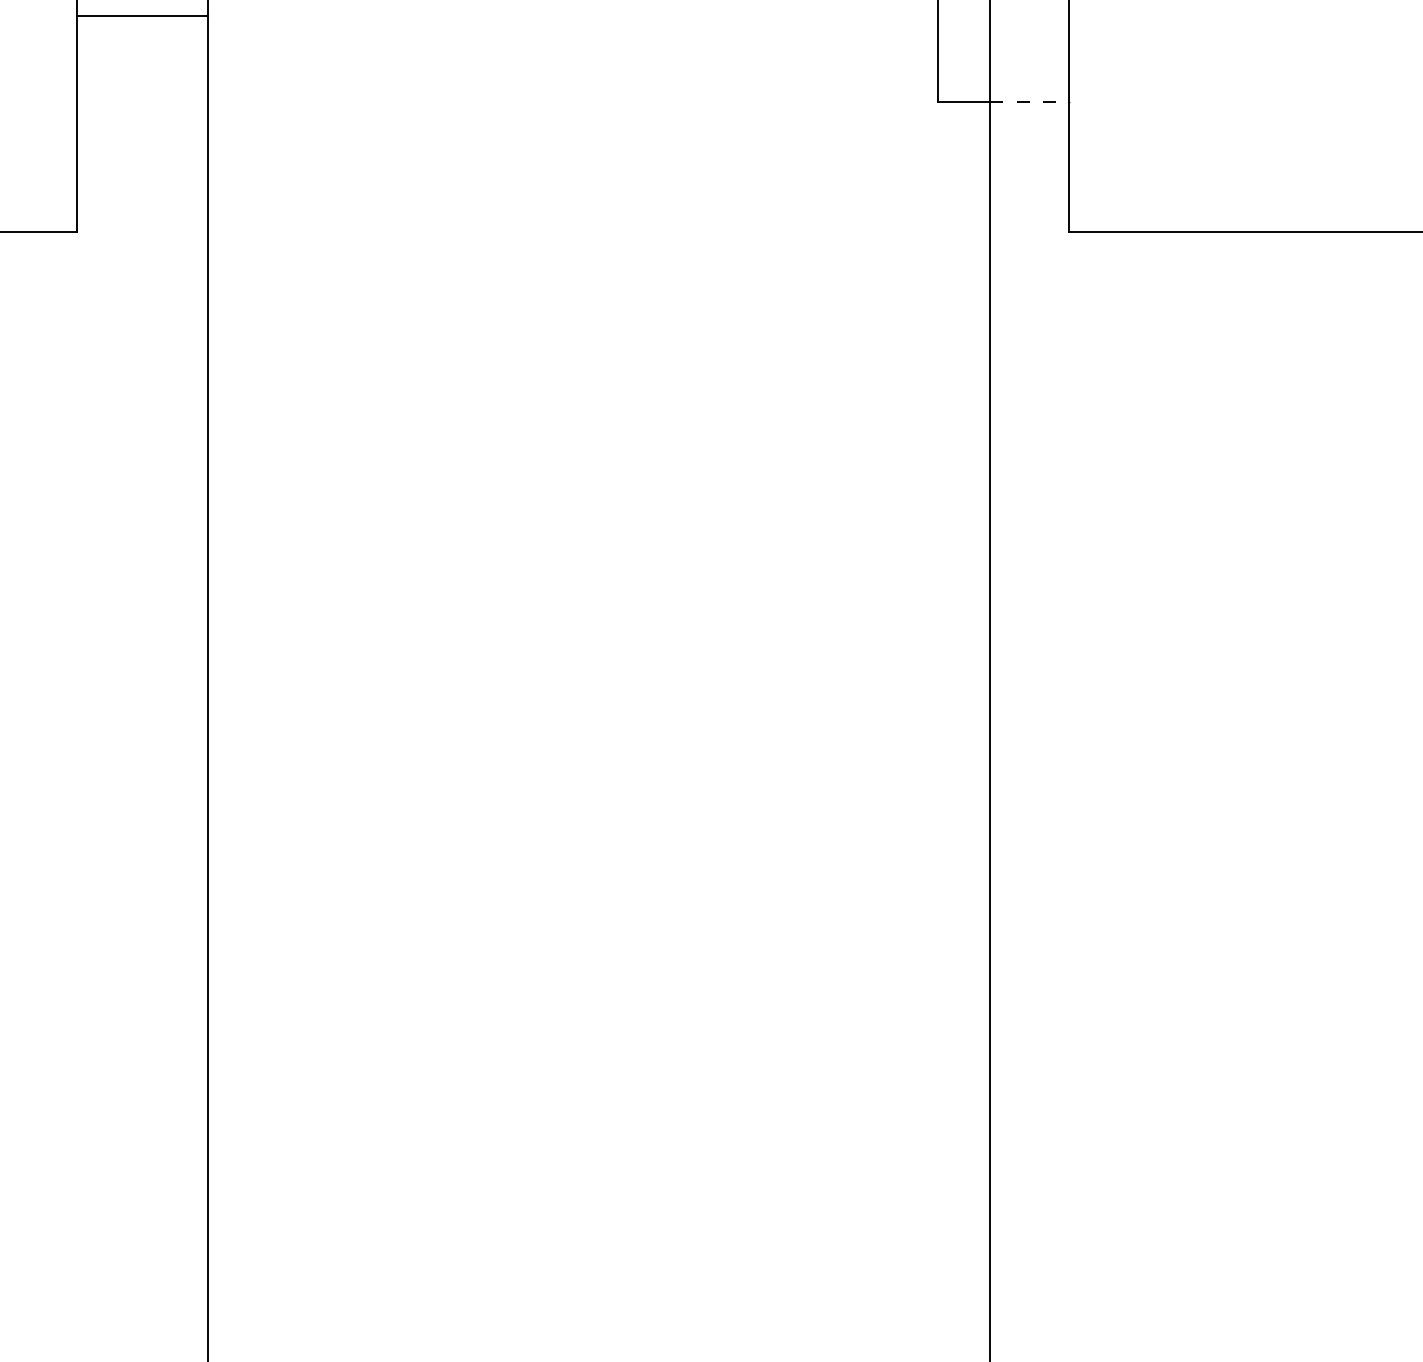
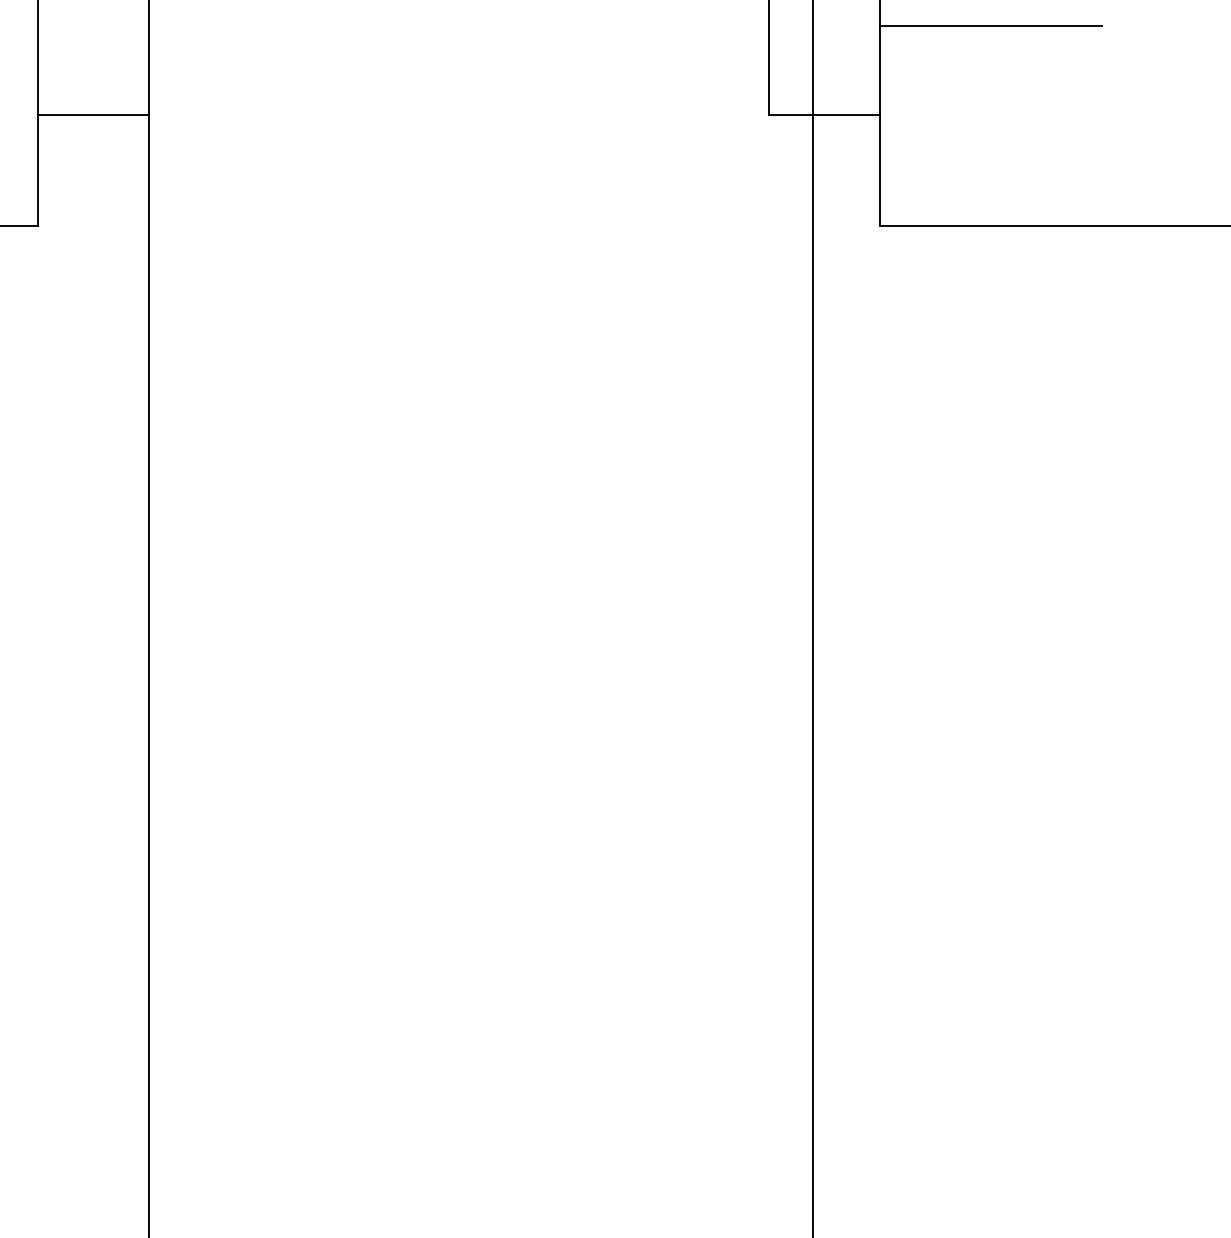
line: (141, 16) -> (92, 115), moved
line: (1030, 102) -> (847, 115), dashed -> solid

